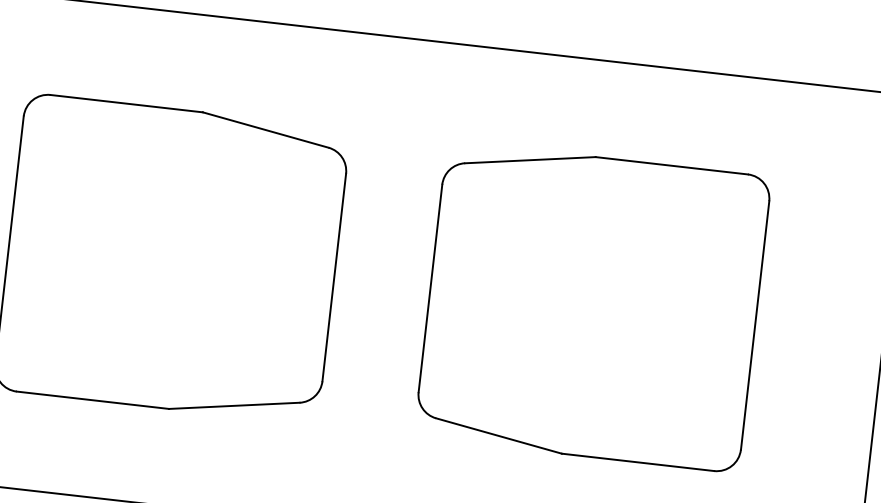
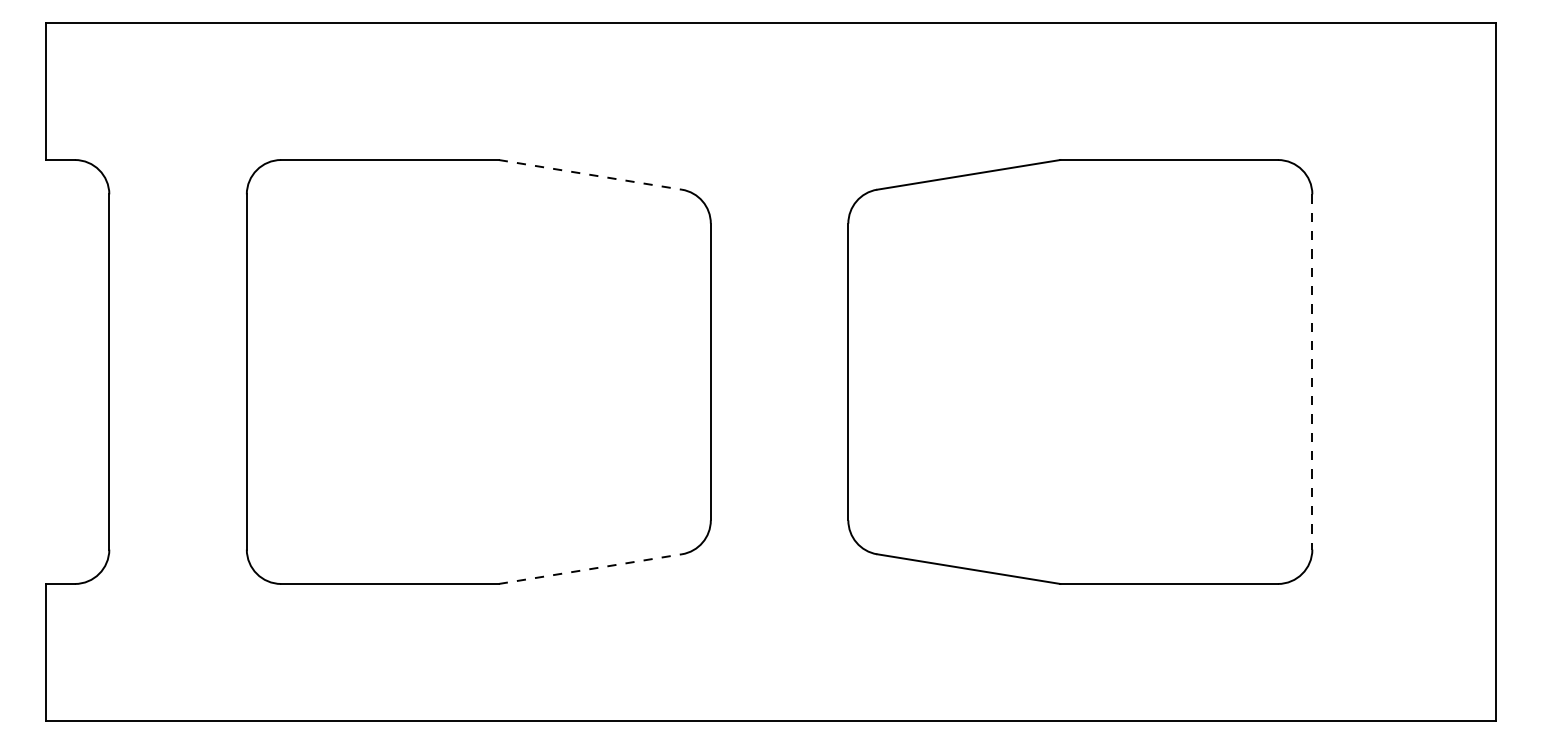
line: (265, 129) -> (590, 174), solid -> dashed
line: (755, 325) -> (1312, 371), solid -> dashed
line: (234, 406) -> (590, 569), solid -> dashed

